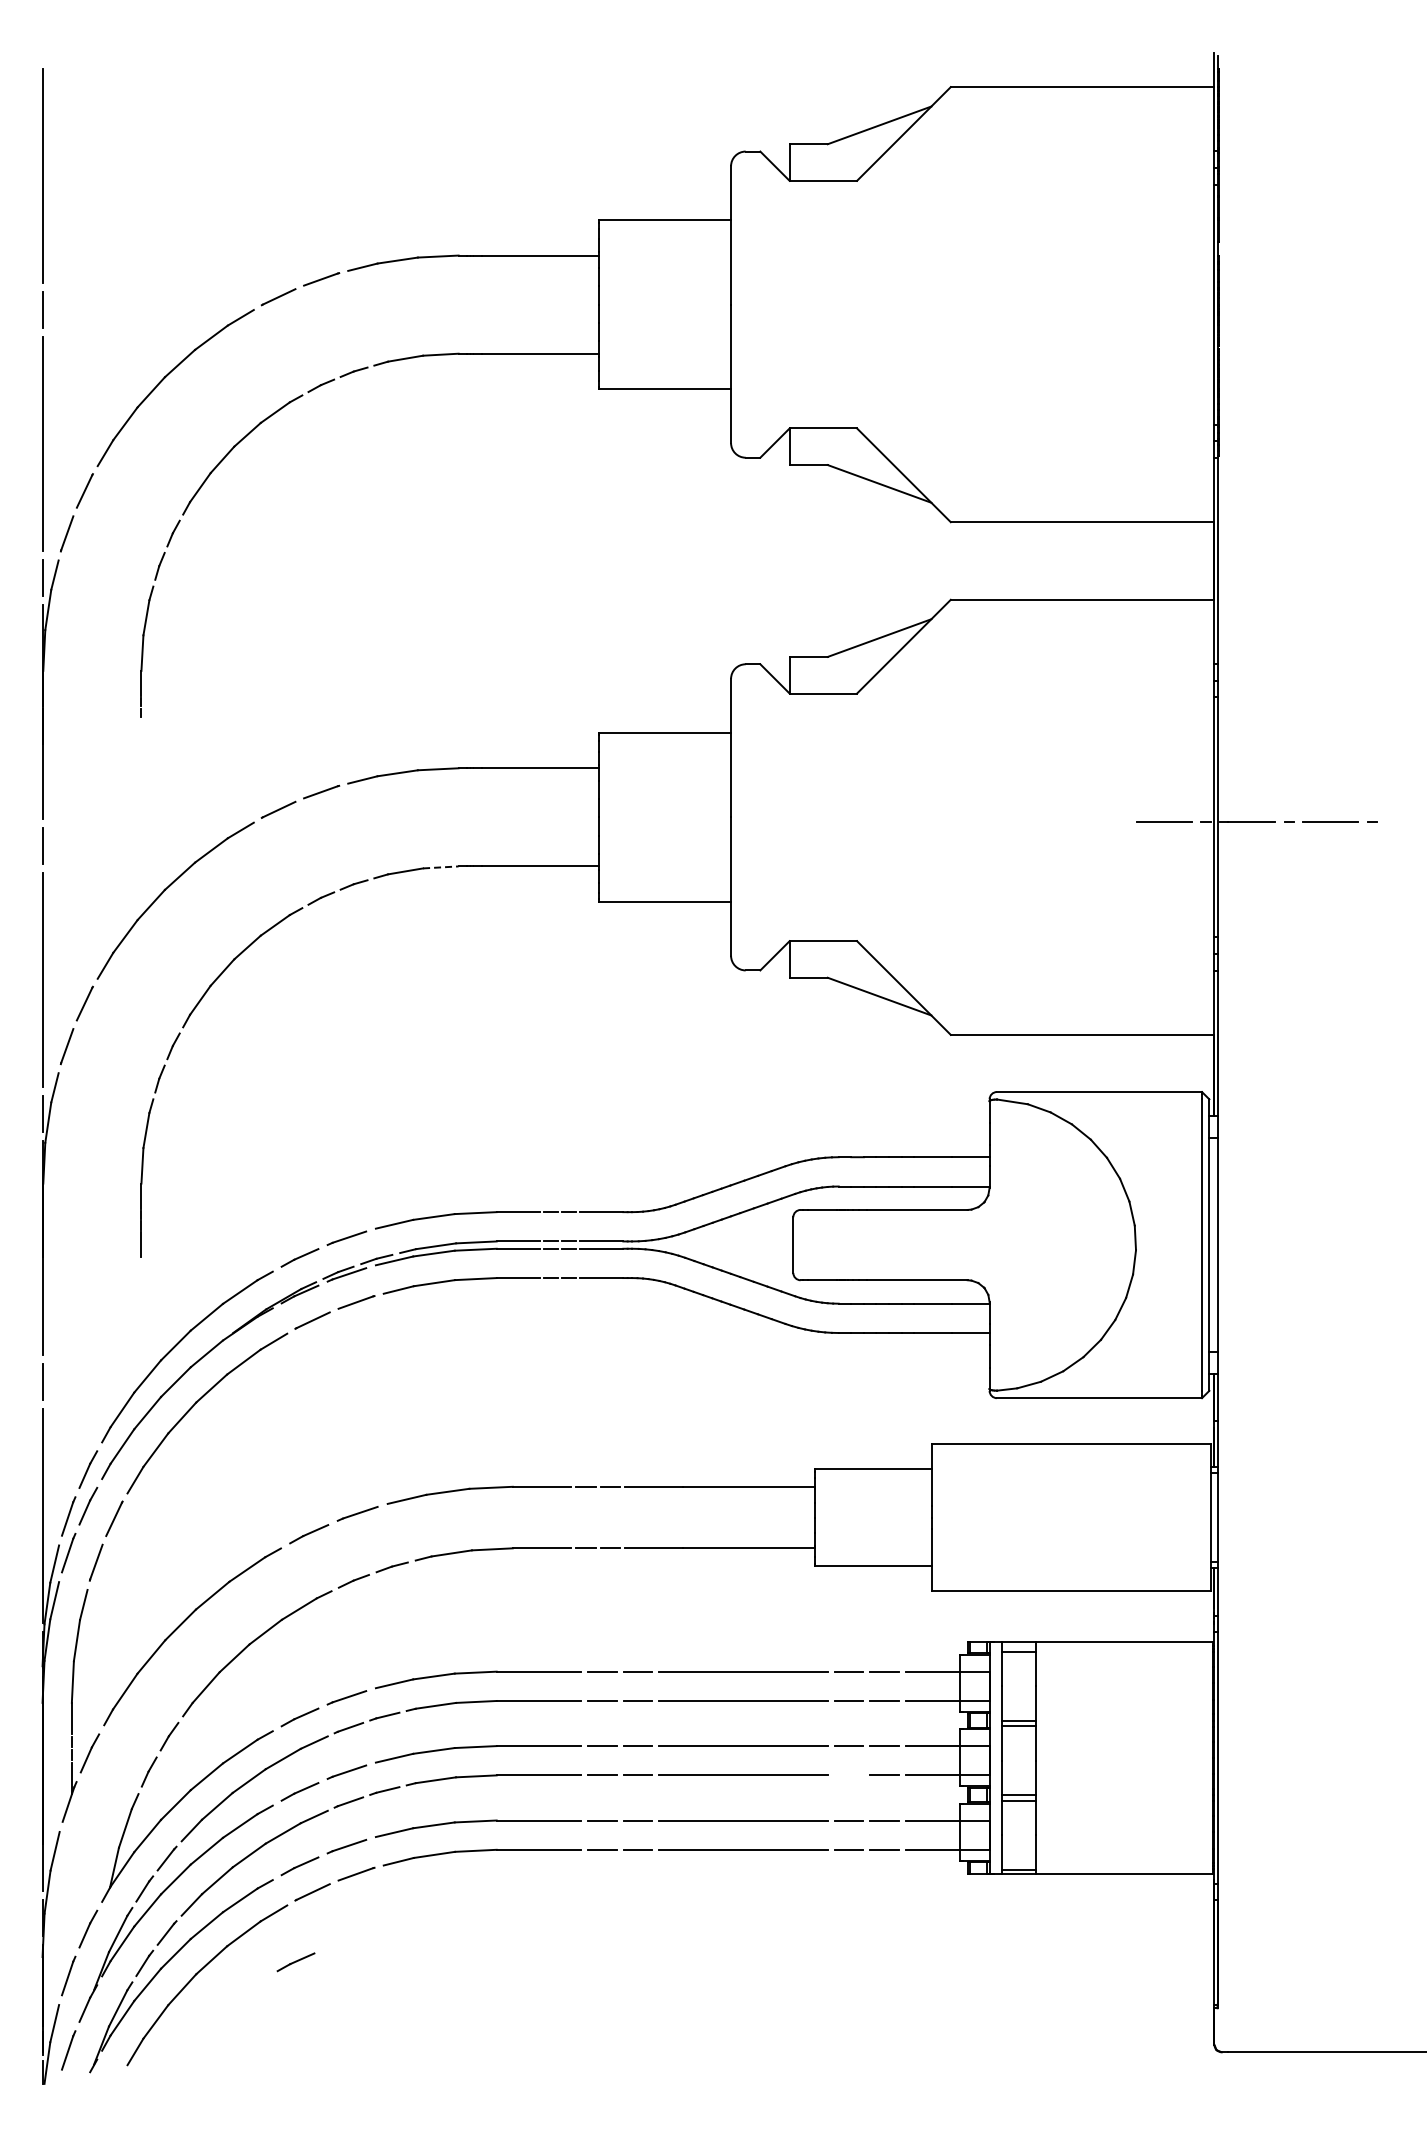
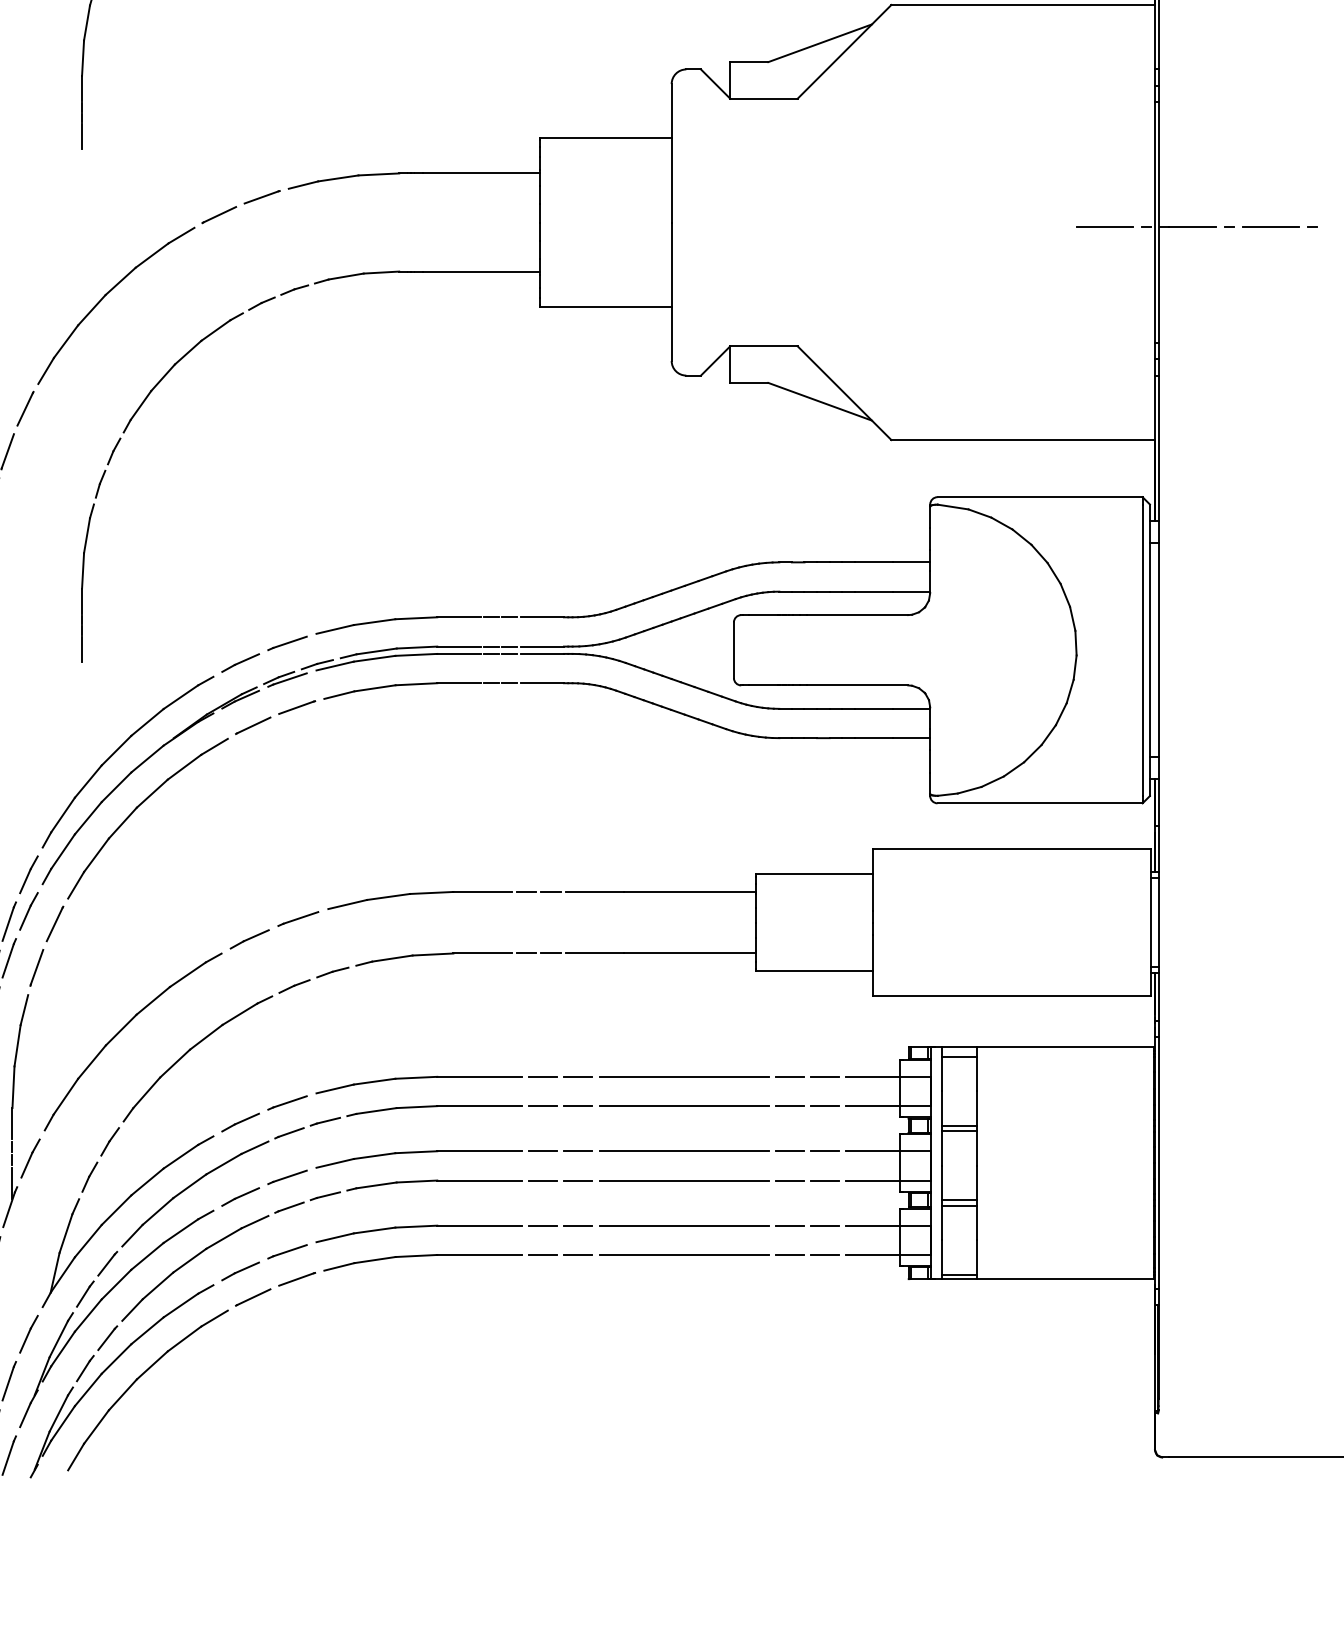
line: (141, 731) -> (82, 136), added
line: (440, 867) -> (381, 272), dashed -> solid
line: (849, 1775) -> (790, 1180), added
line: (295, 1962) -> (236, 1367), removed

